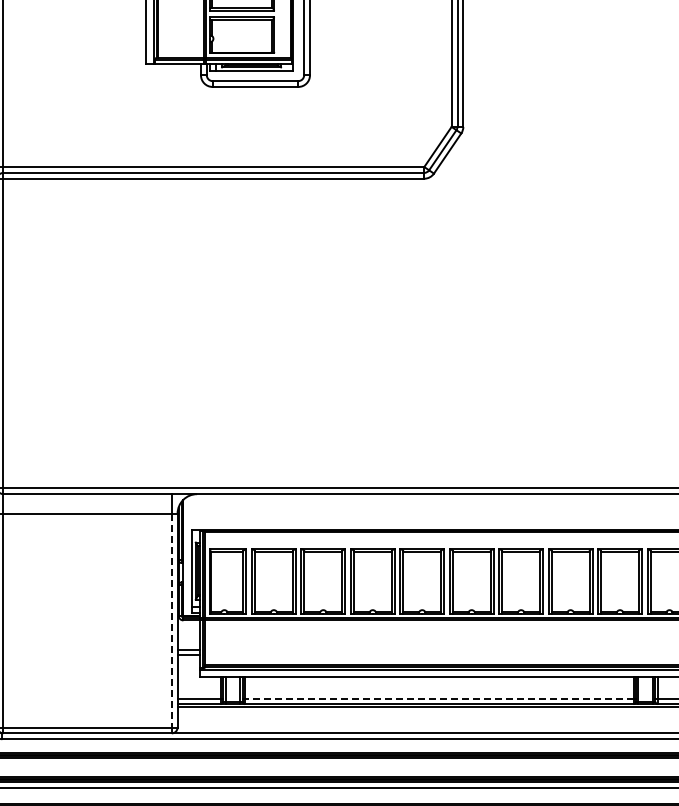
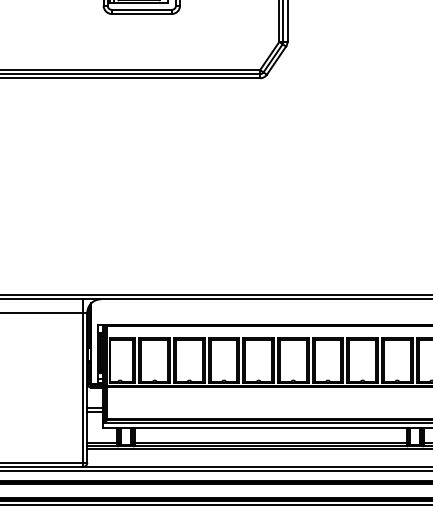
line: (171, 620) -> (83, 387), dashed -> solid
line: (438, 699) -> (270, 443), dashed -> solid

